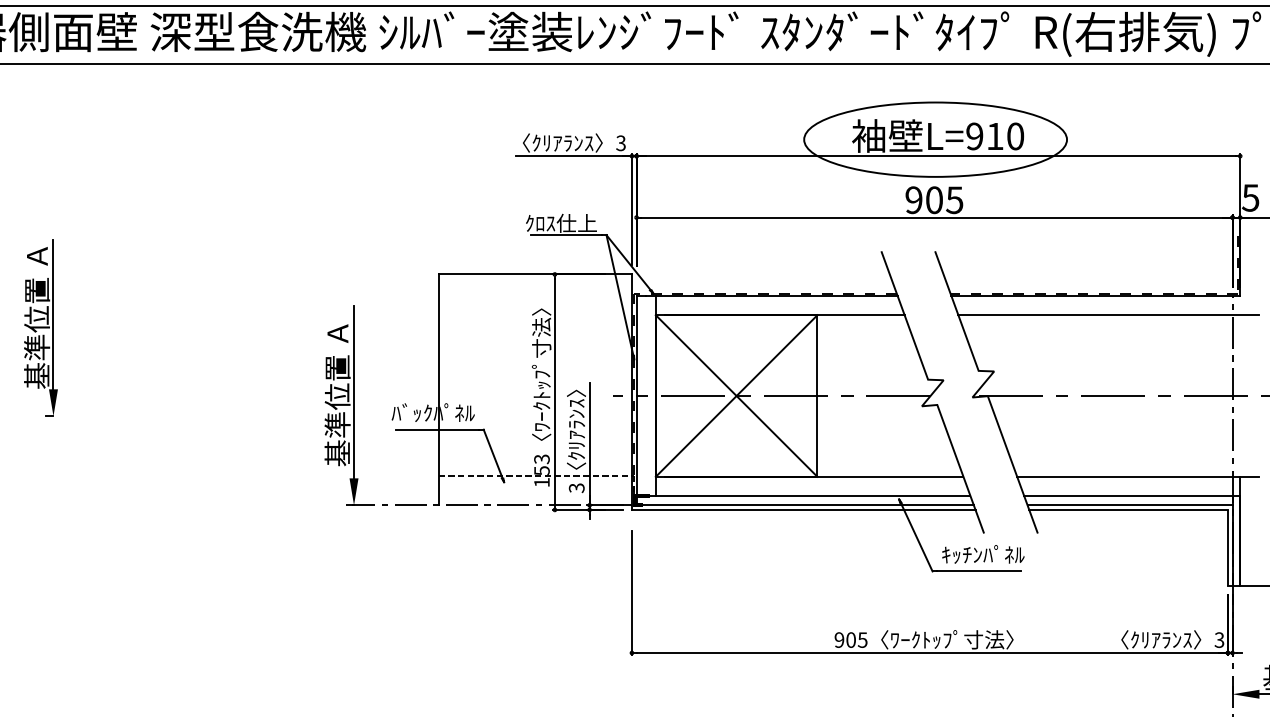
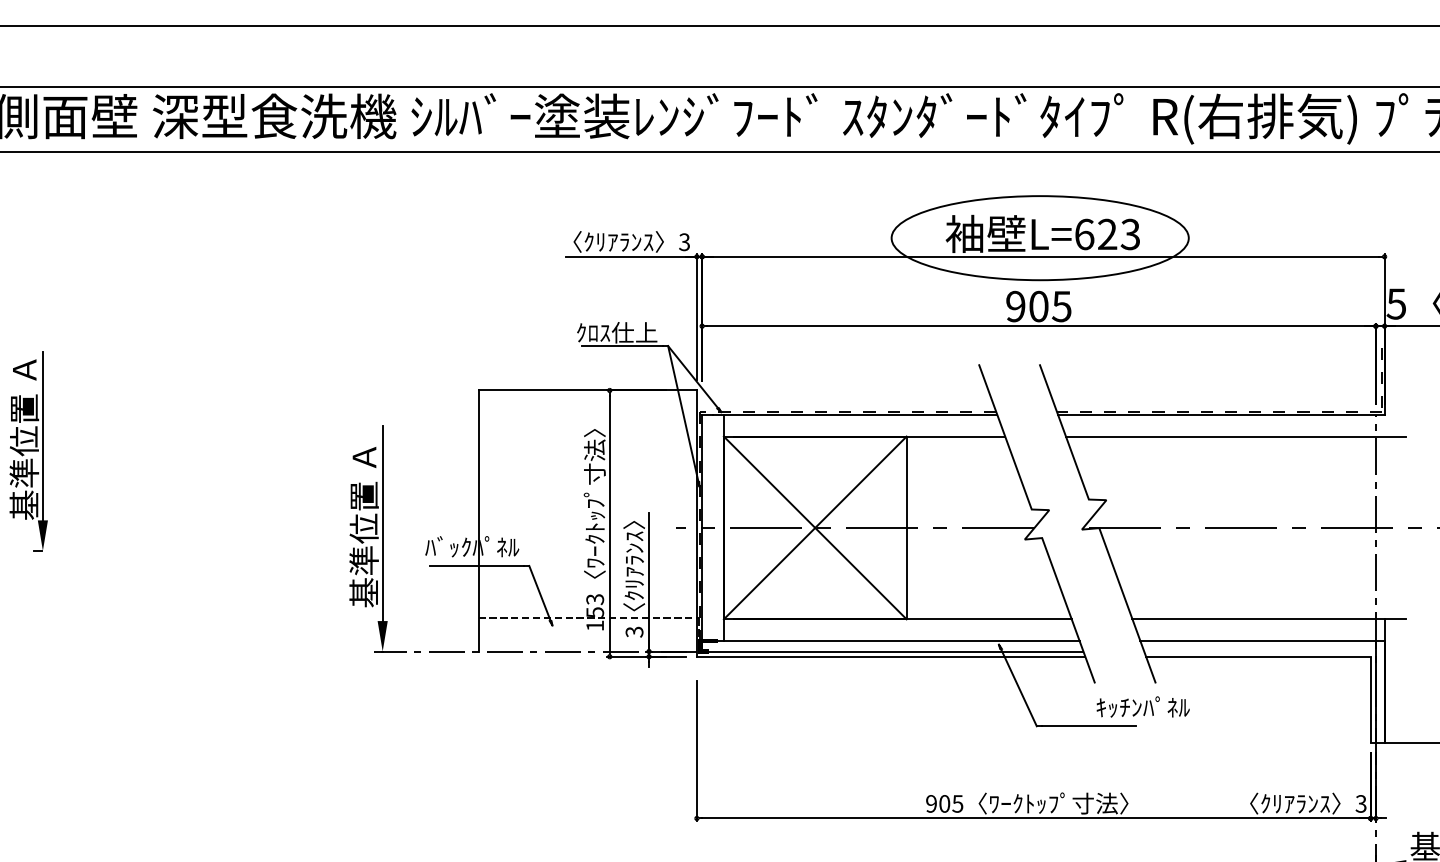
text: (995, 136) -> (1107, 234), L=910 -> L=623
line: (1129, 505) -> (1259, 651), removed
text: (982, 553) -> (1142, 706), moved

